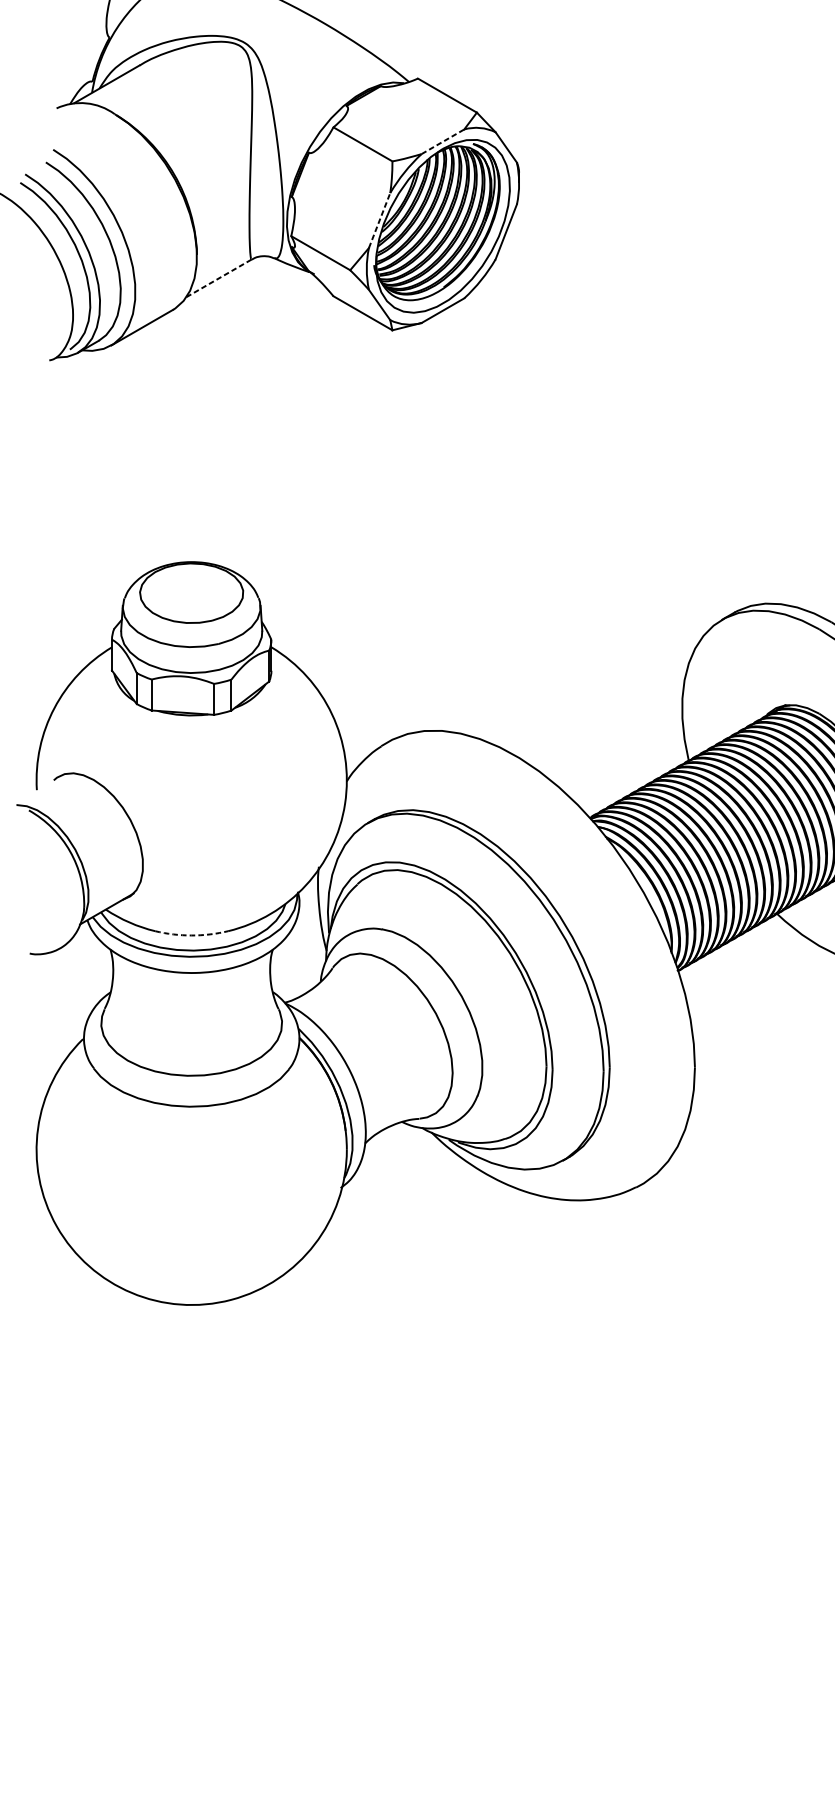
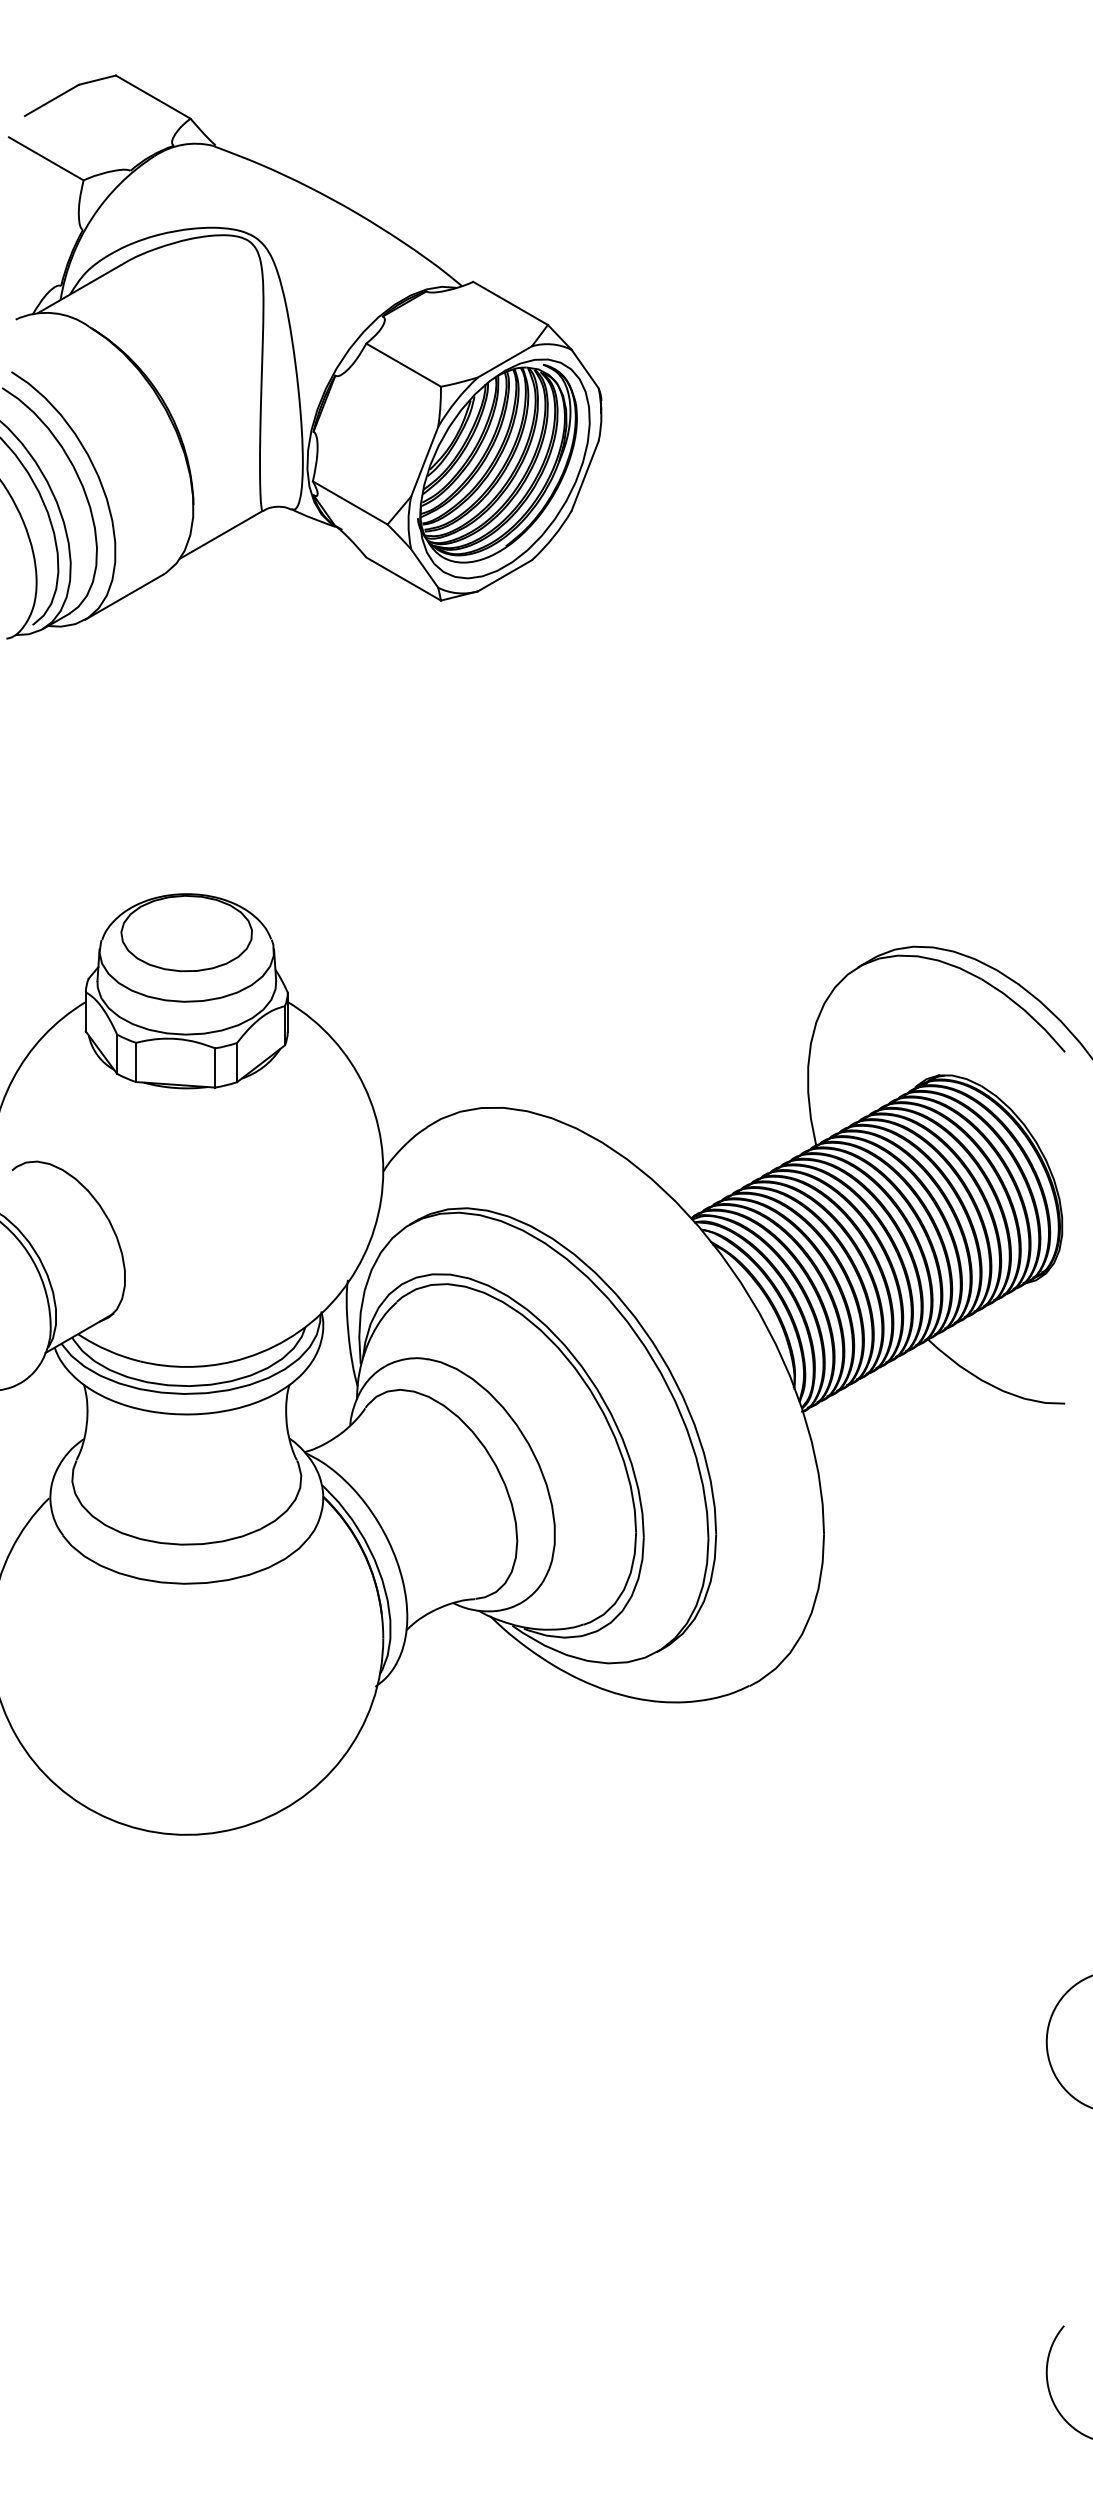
line: (443, 141) -> (505, 361), dashed -> solid
line: (379, 220) -> (424, 461), dashed -> solid
line: (219, 278) -> (221, 534), dashed -> solid
arc: (191, 935) -> (186, 1366), dashed -> solid

